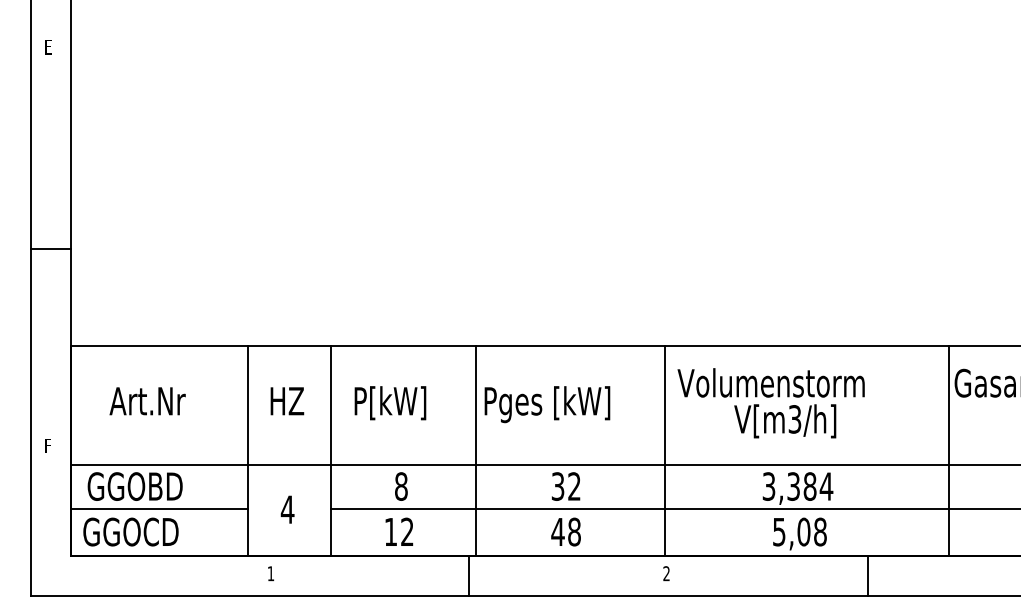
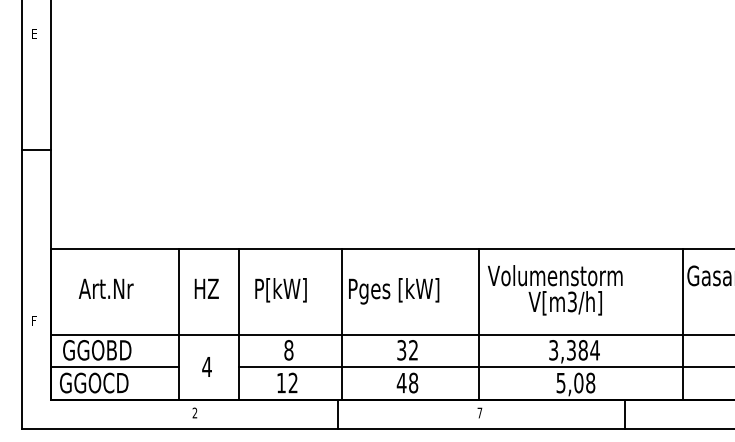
line: (50, 248) -> (36, 150), moved
text: (270, 573) -> (194, 412), 1 -> 2
text: (666, 573) -> (479, 412), 2 -> 7

